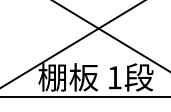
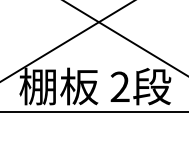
text: (114, 77) -> (119, 86), 1 -> 2

